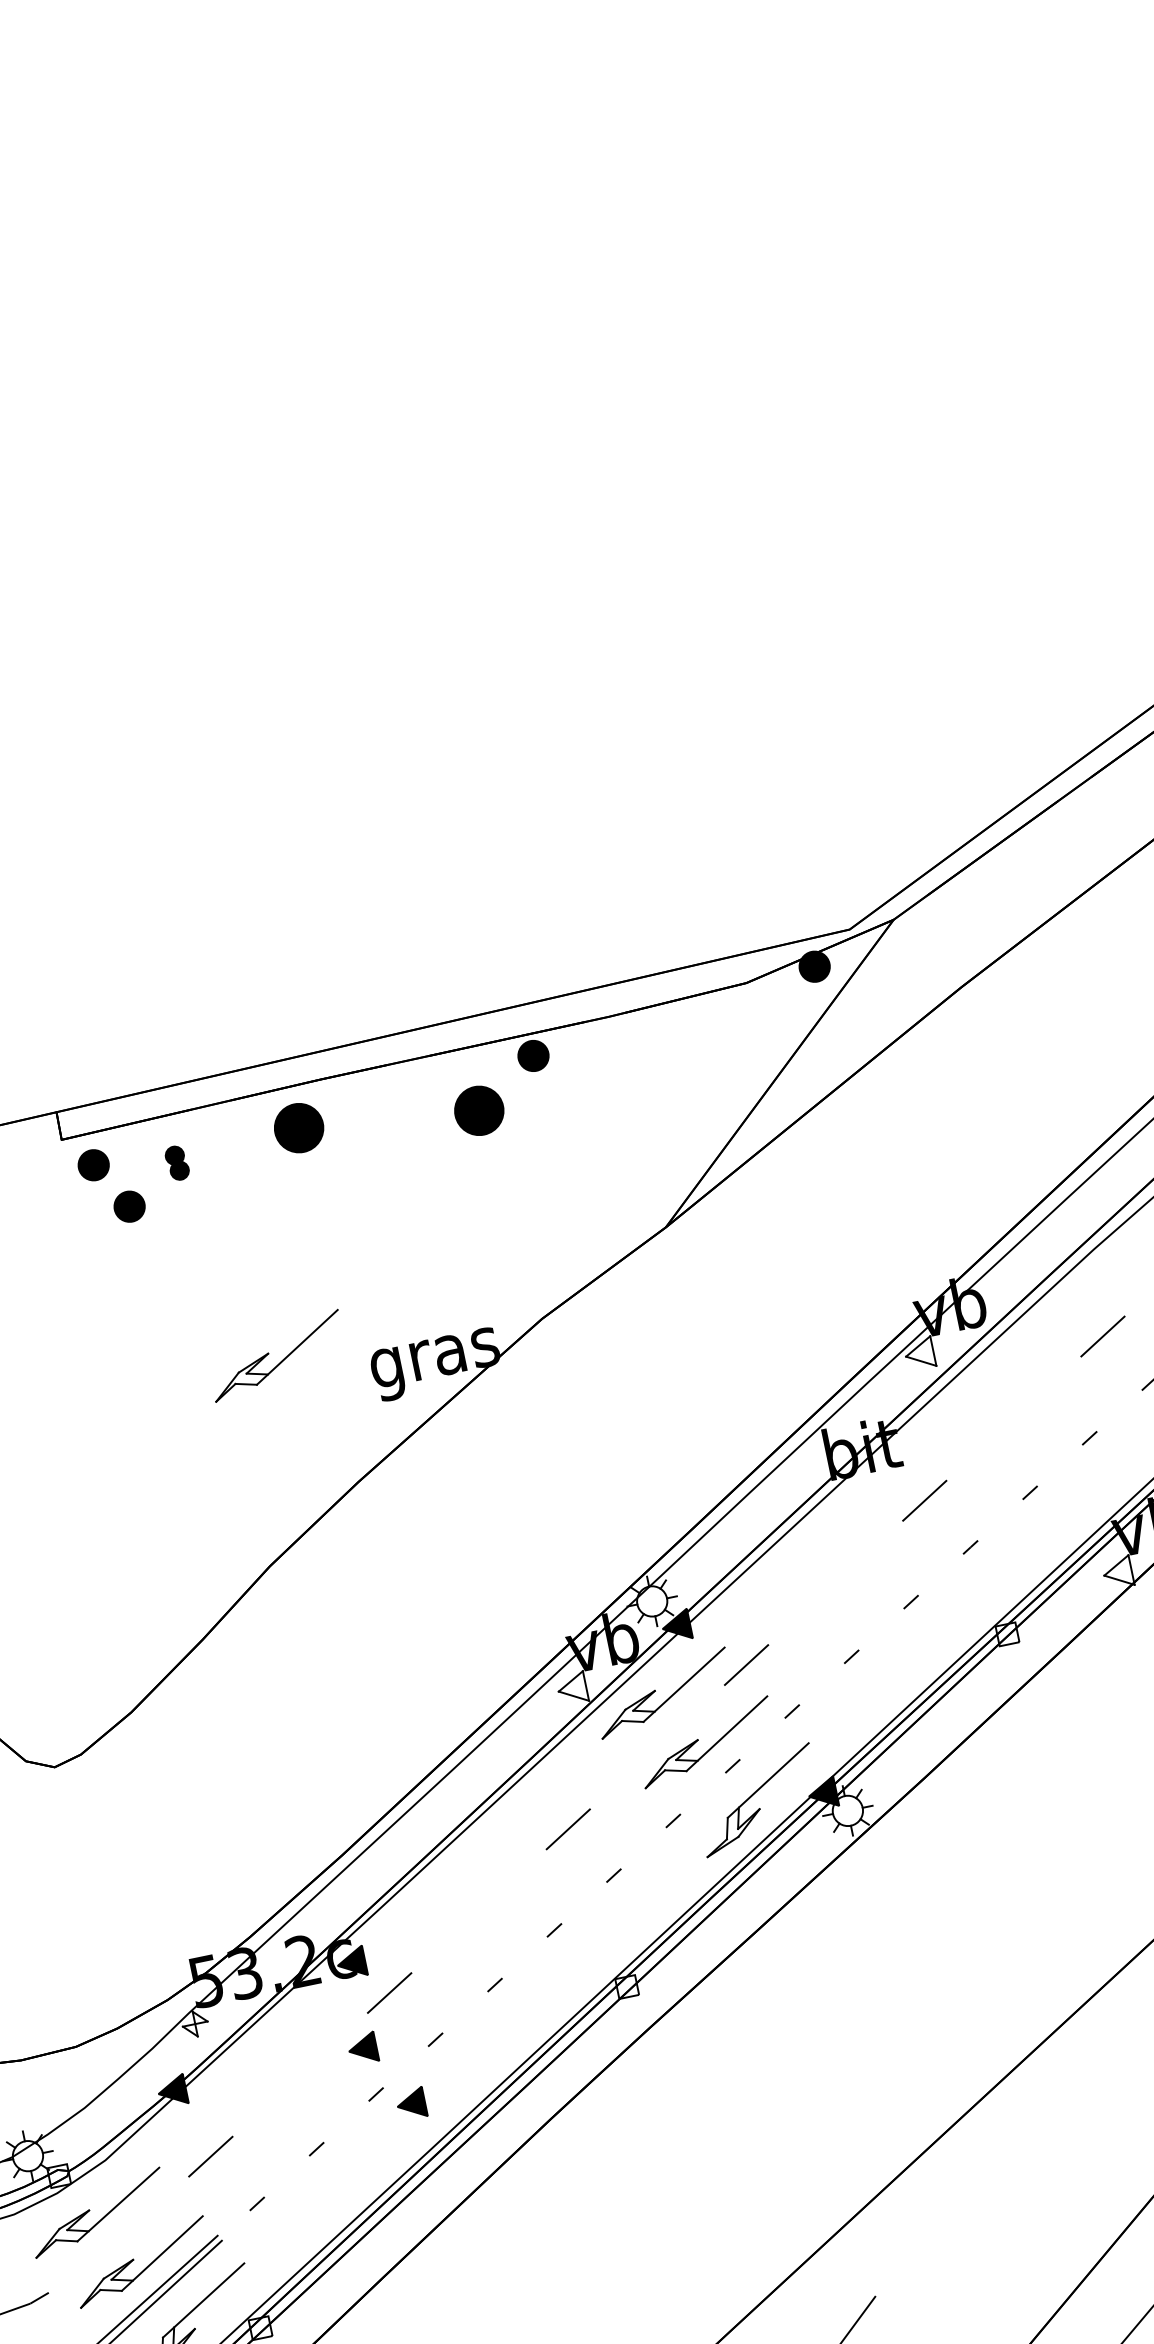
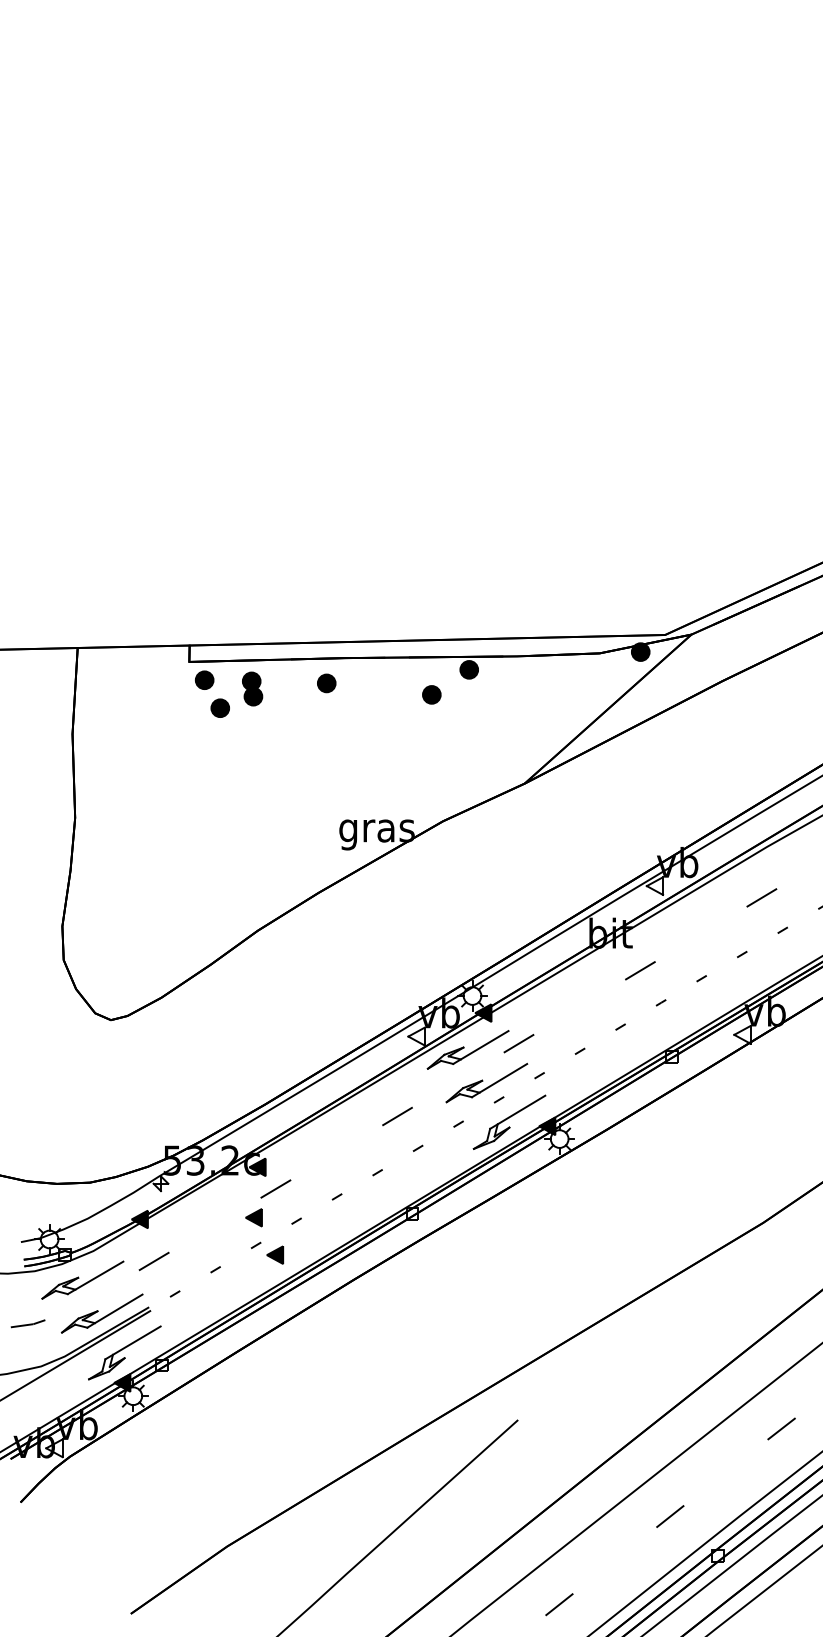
part: (478, 1110) -> (431, 694), size x0.62
part: (299, 1128) -> (326, 683), size x0.62
part: (176, 1162) -> (252, 688), size x1.67
part: (276, 1356) -> (286, 811), removed

